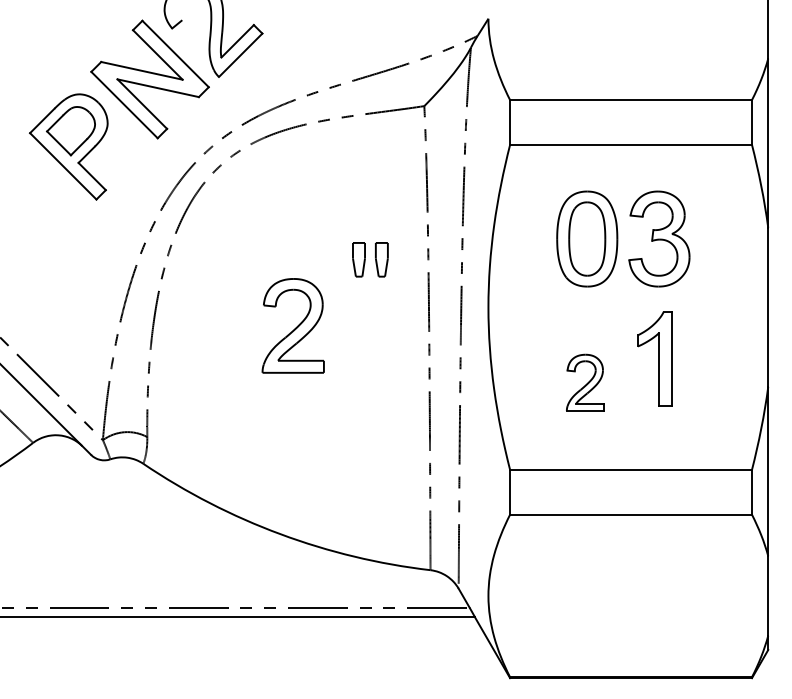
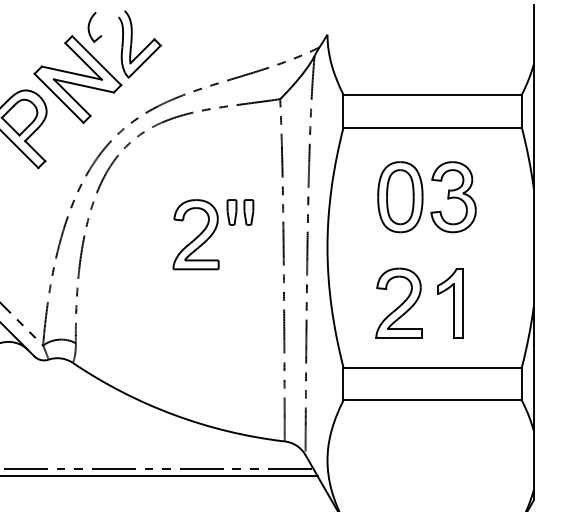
part: (292, 325) -> (195, 234), moved
part: (654, 358) -> (449, 302), moved
part: (584, 382) -> (398, 302), size x1.67

